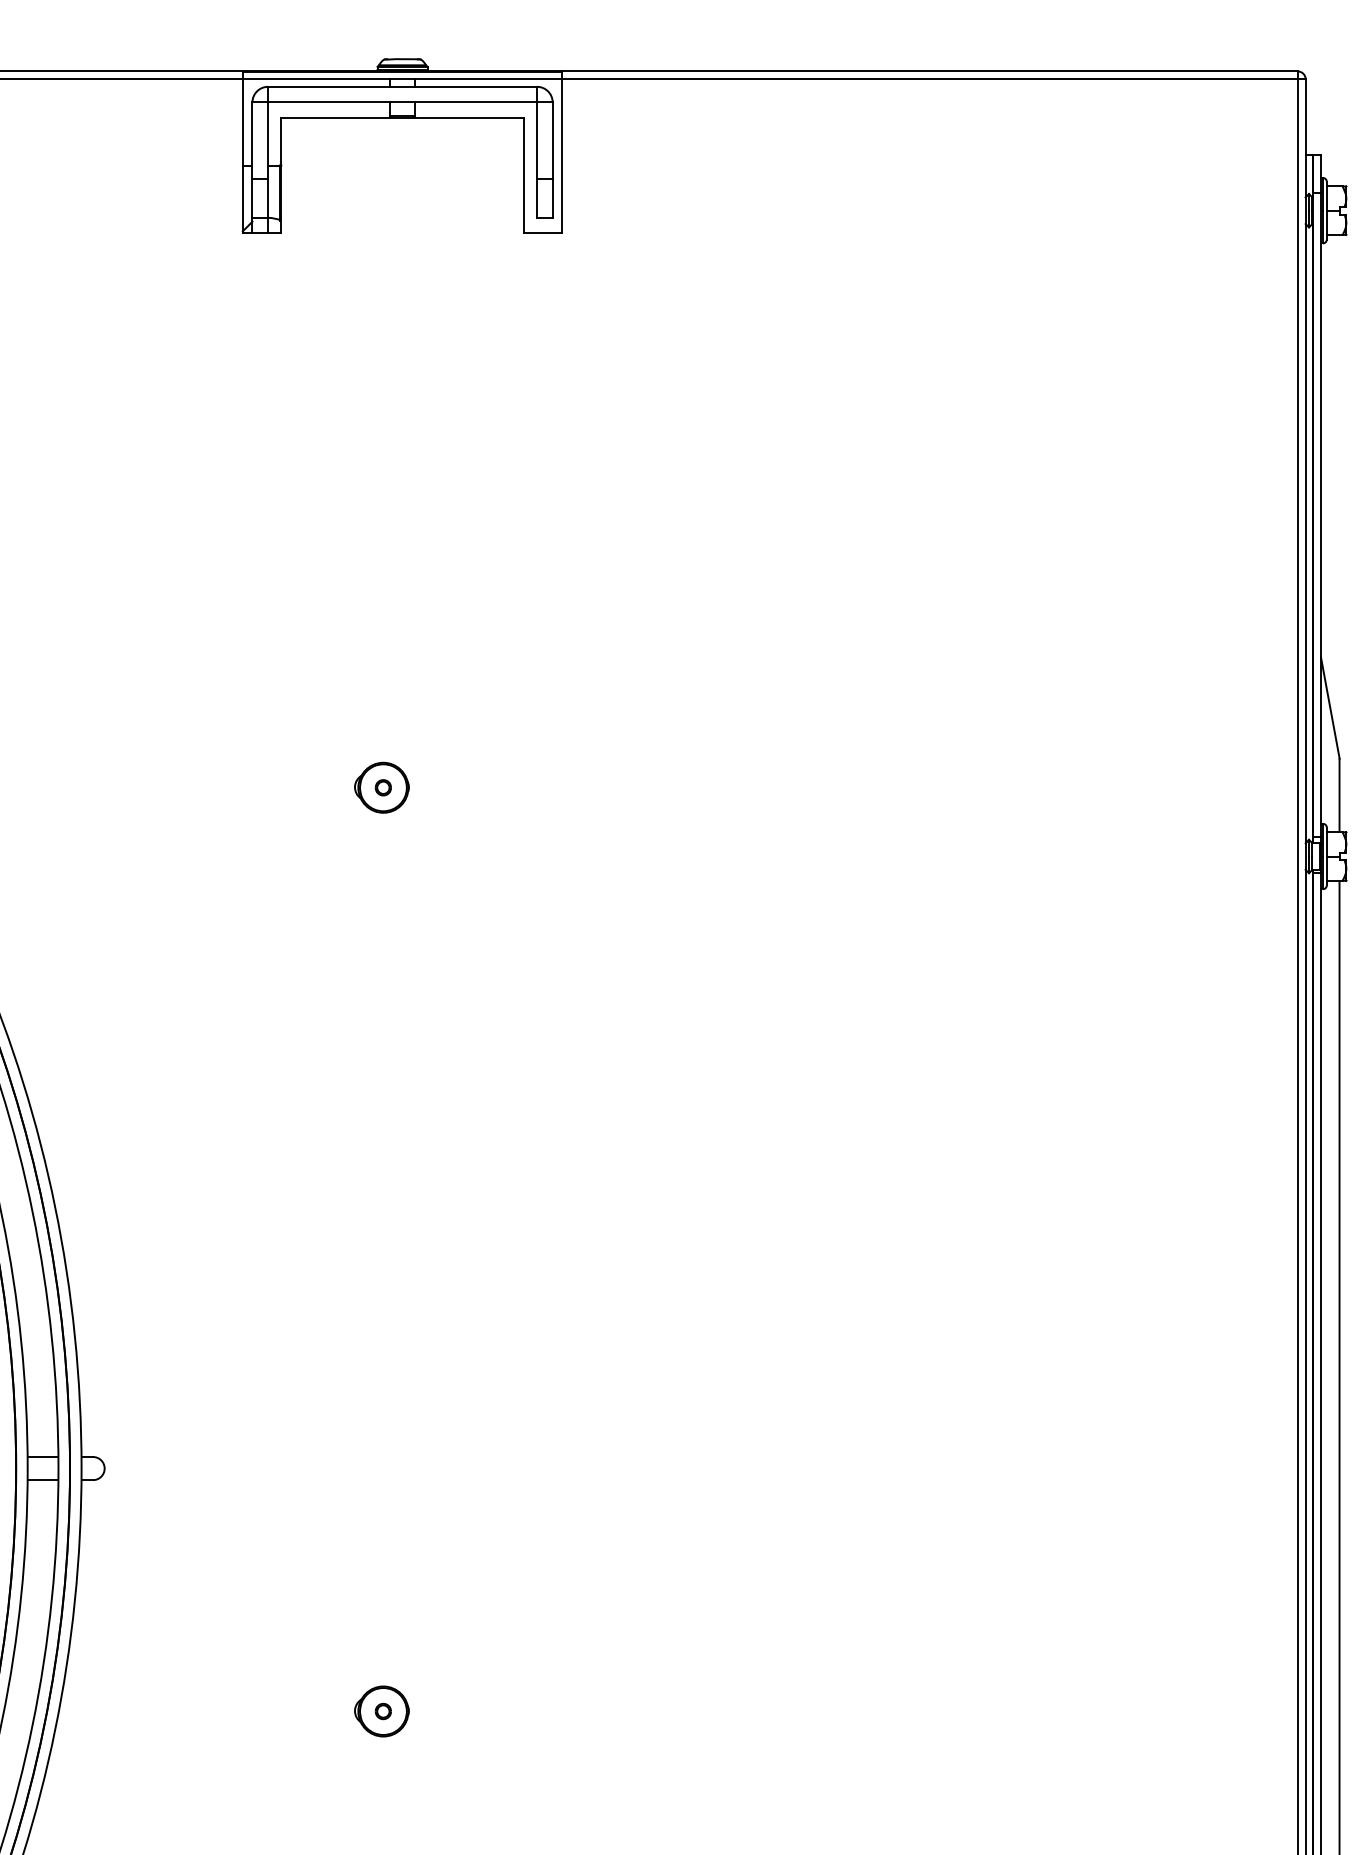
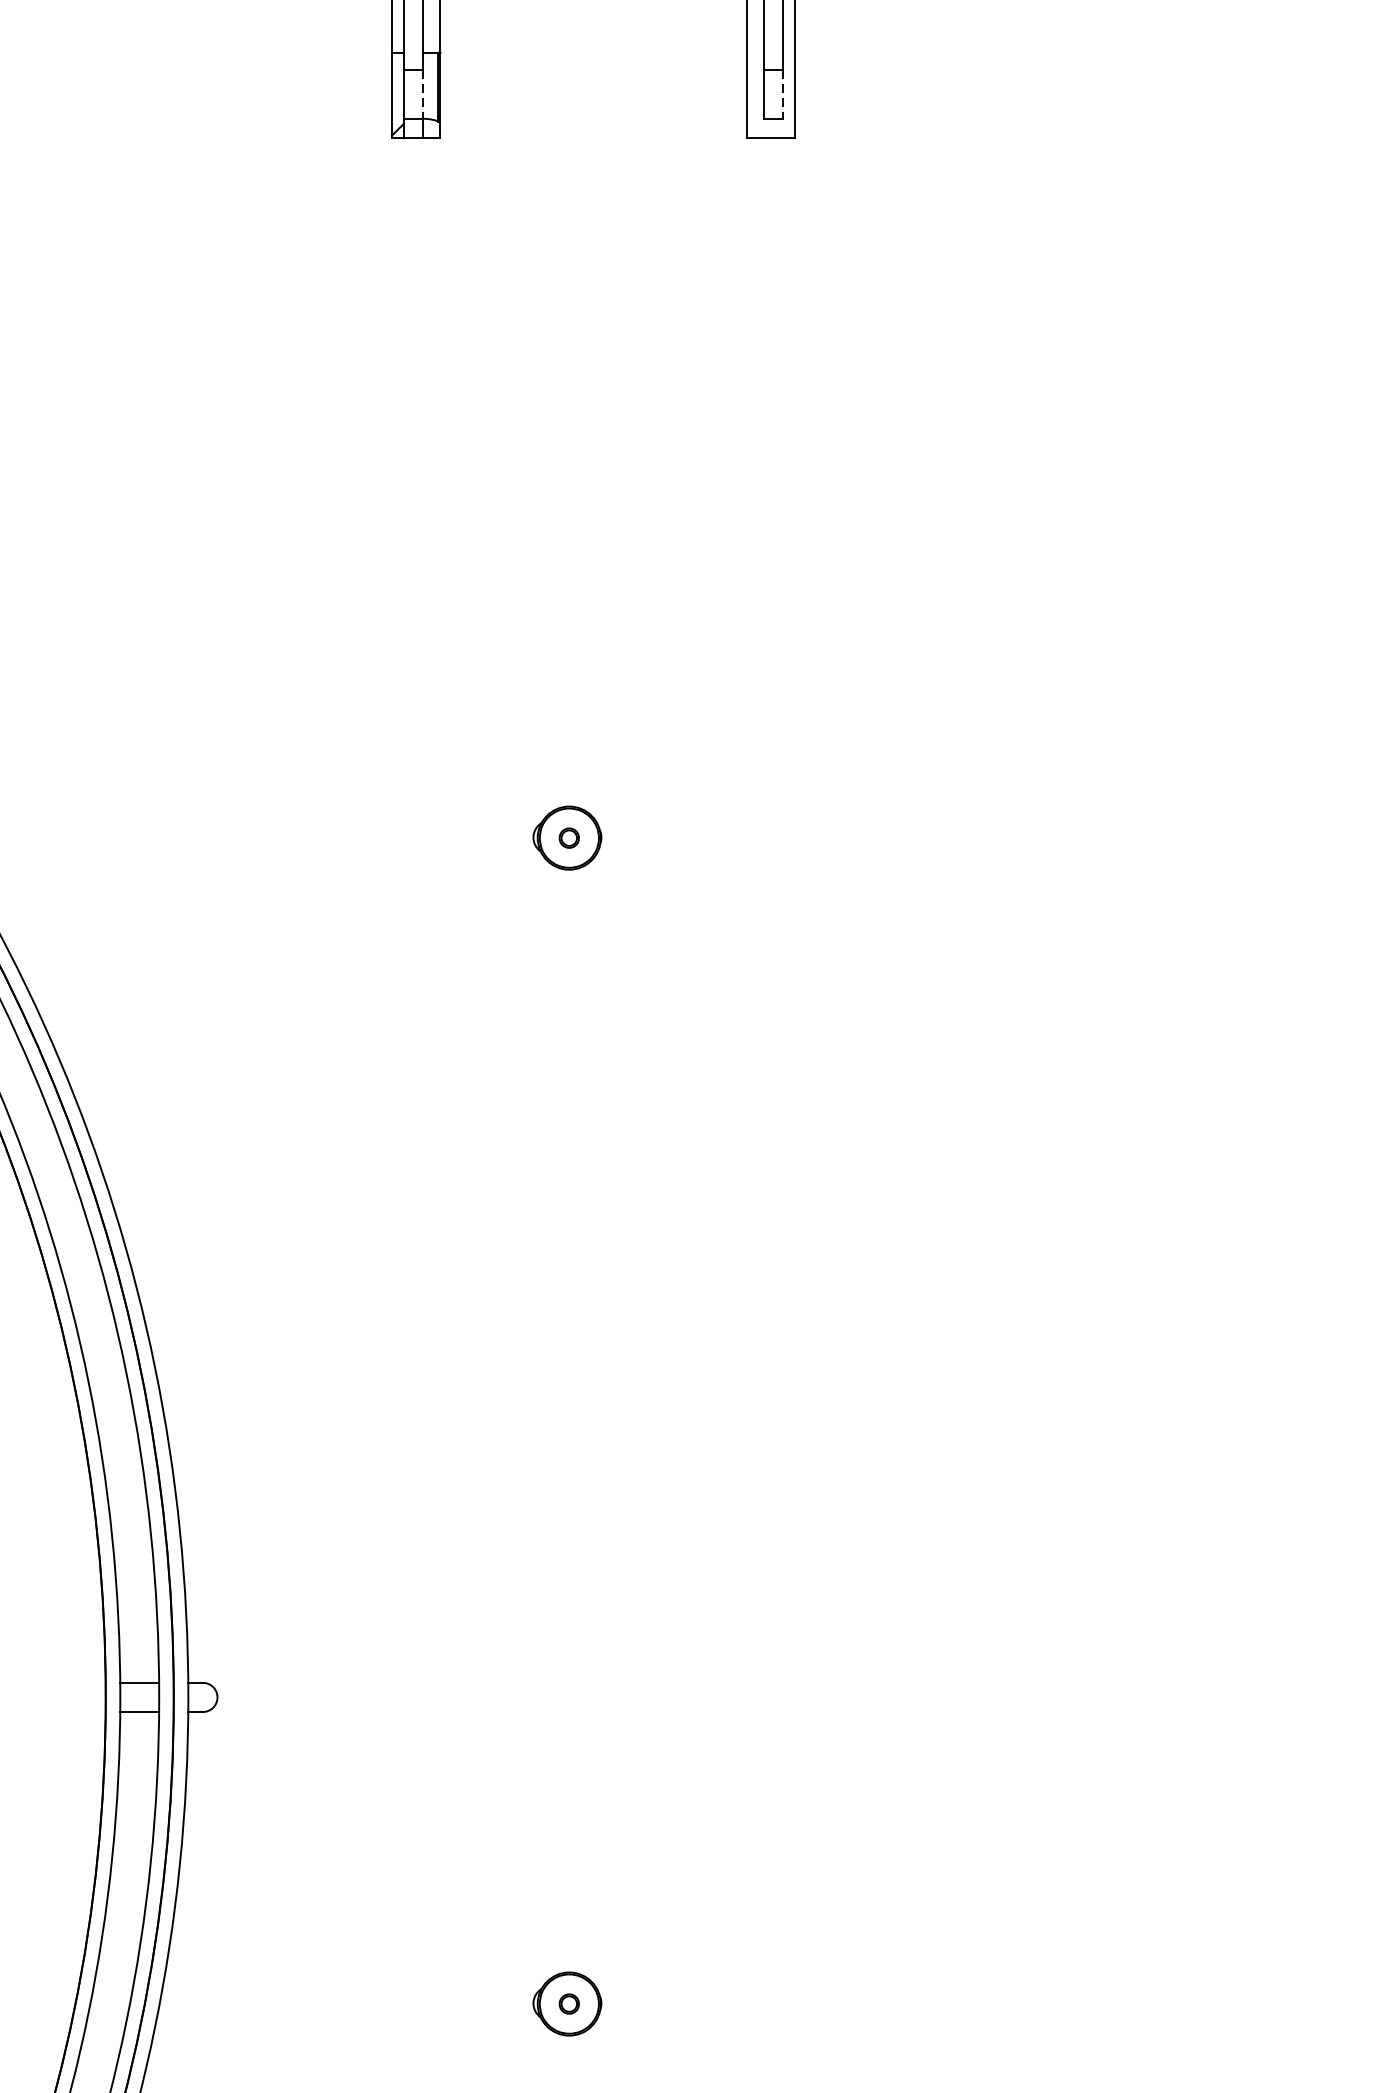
line: (267, 198) -> (423, 94), solid -> dashed
line: (552, 198) -> (782, 94), solid -> dashed

